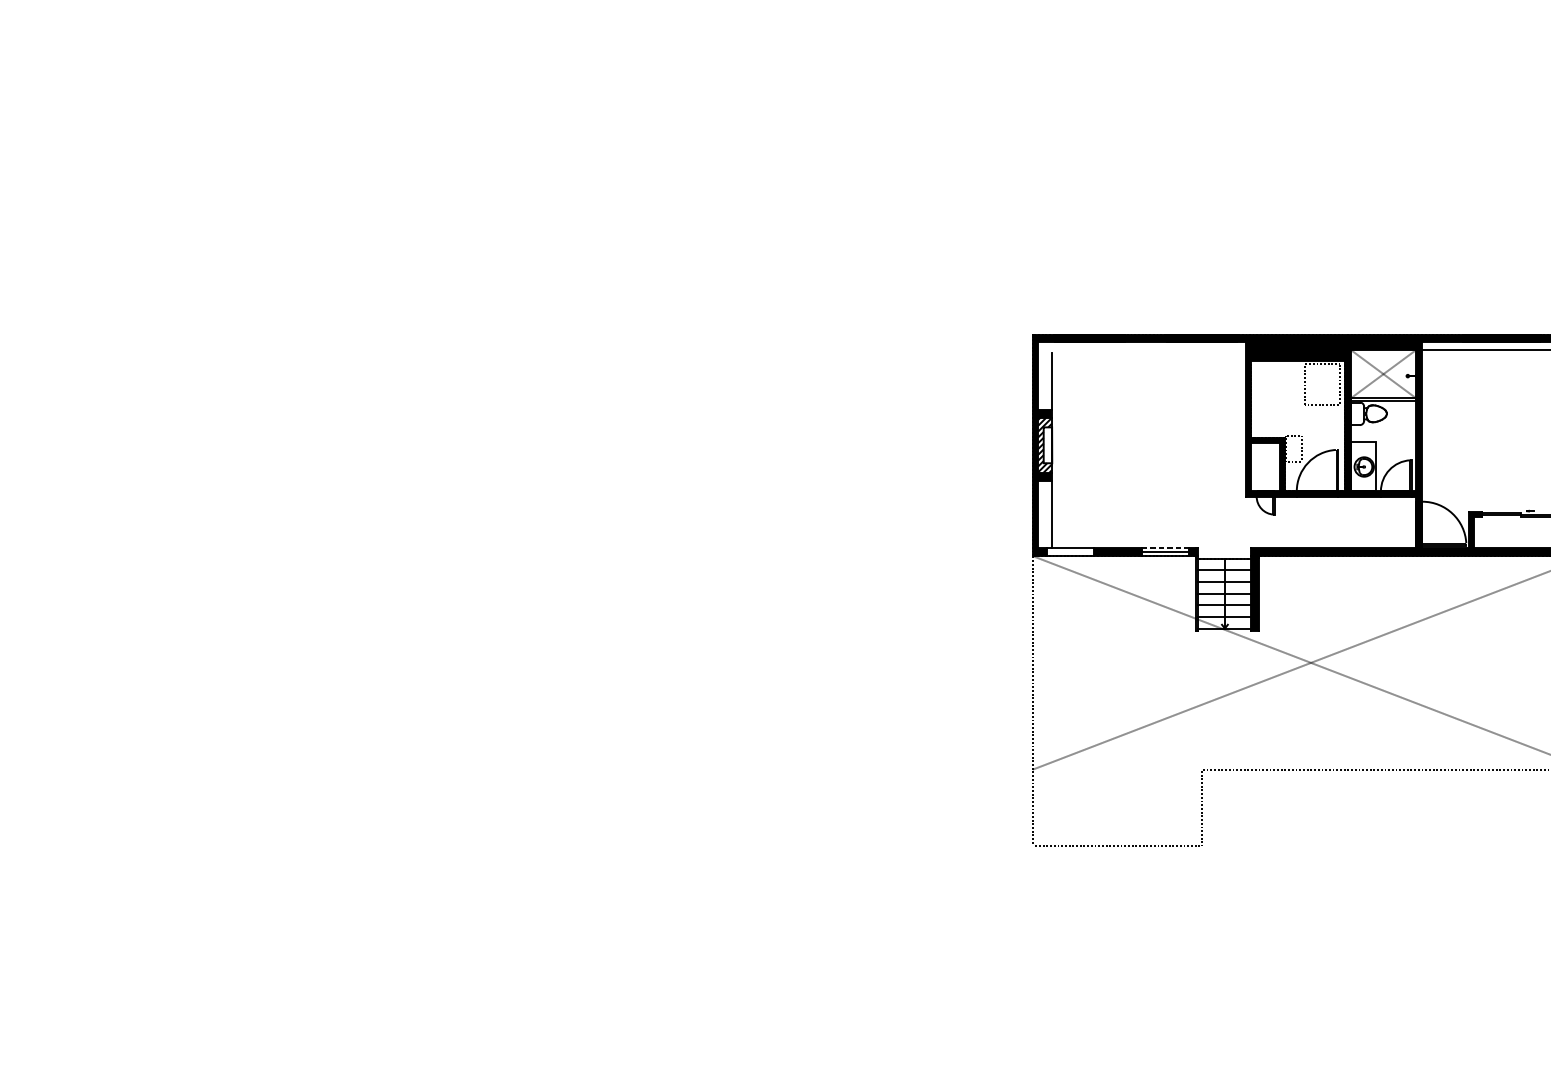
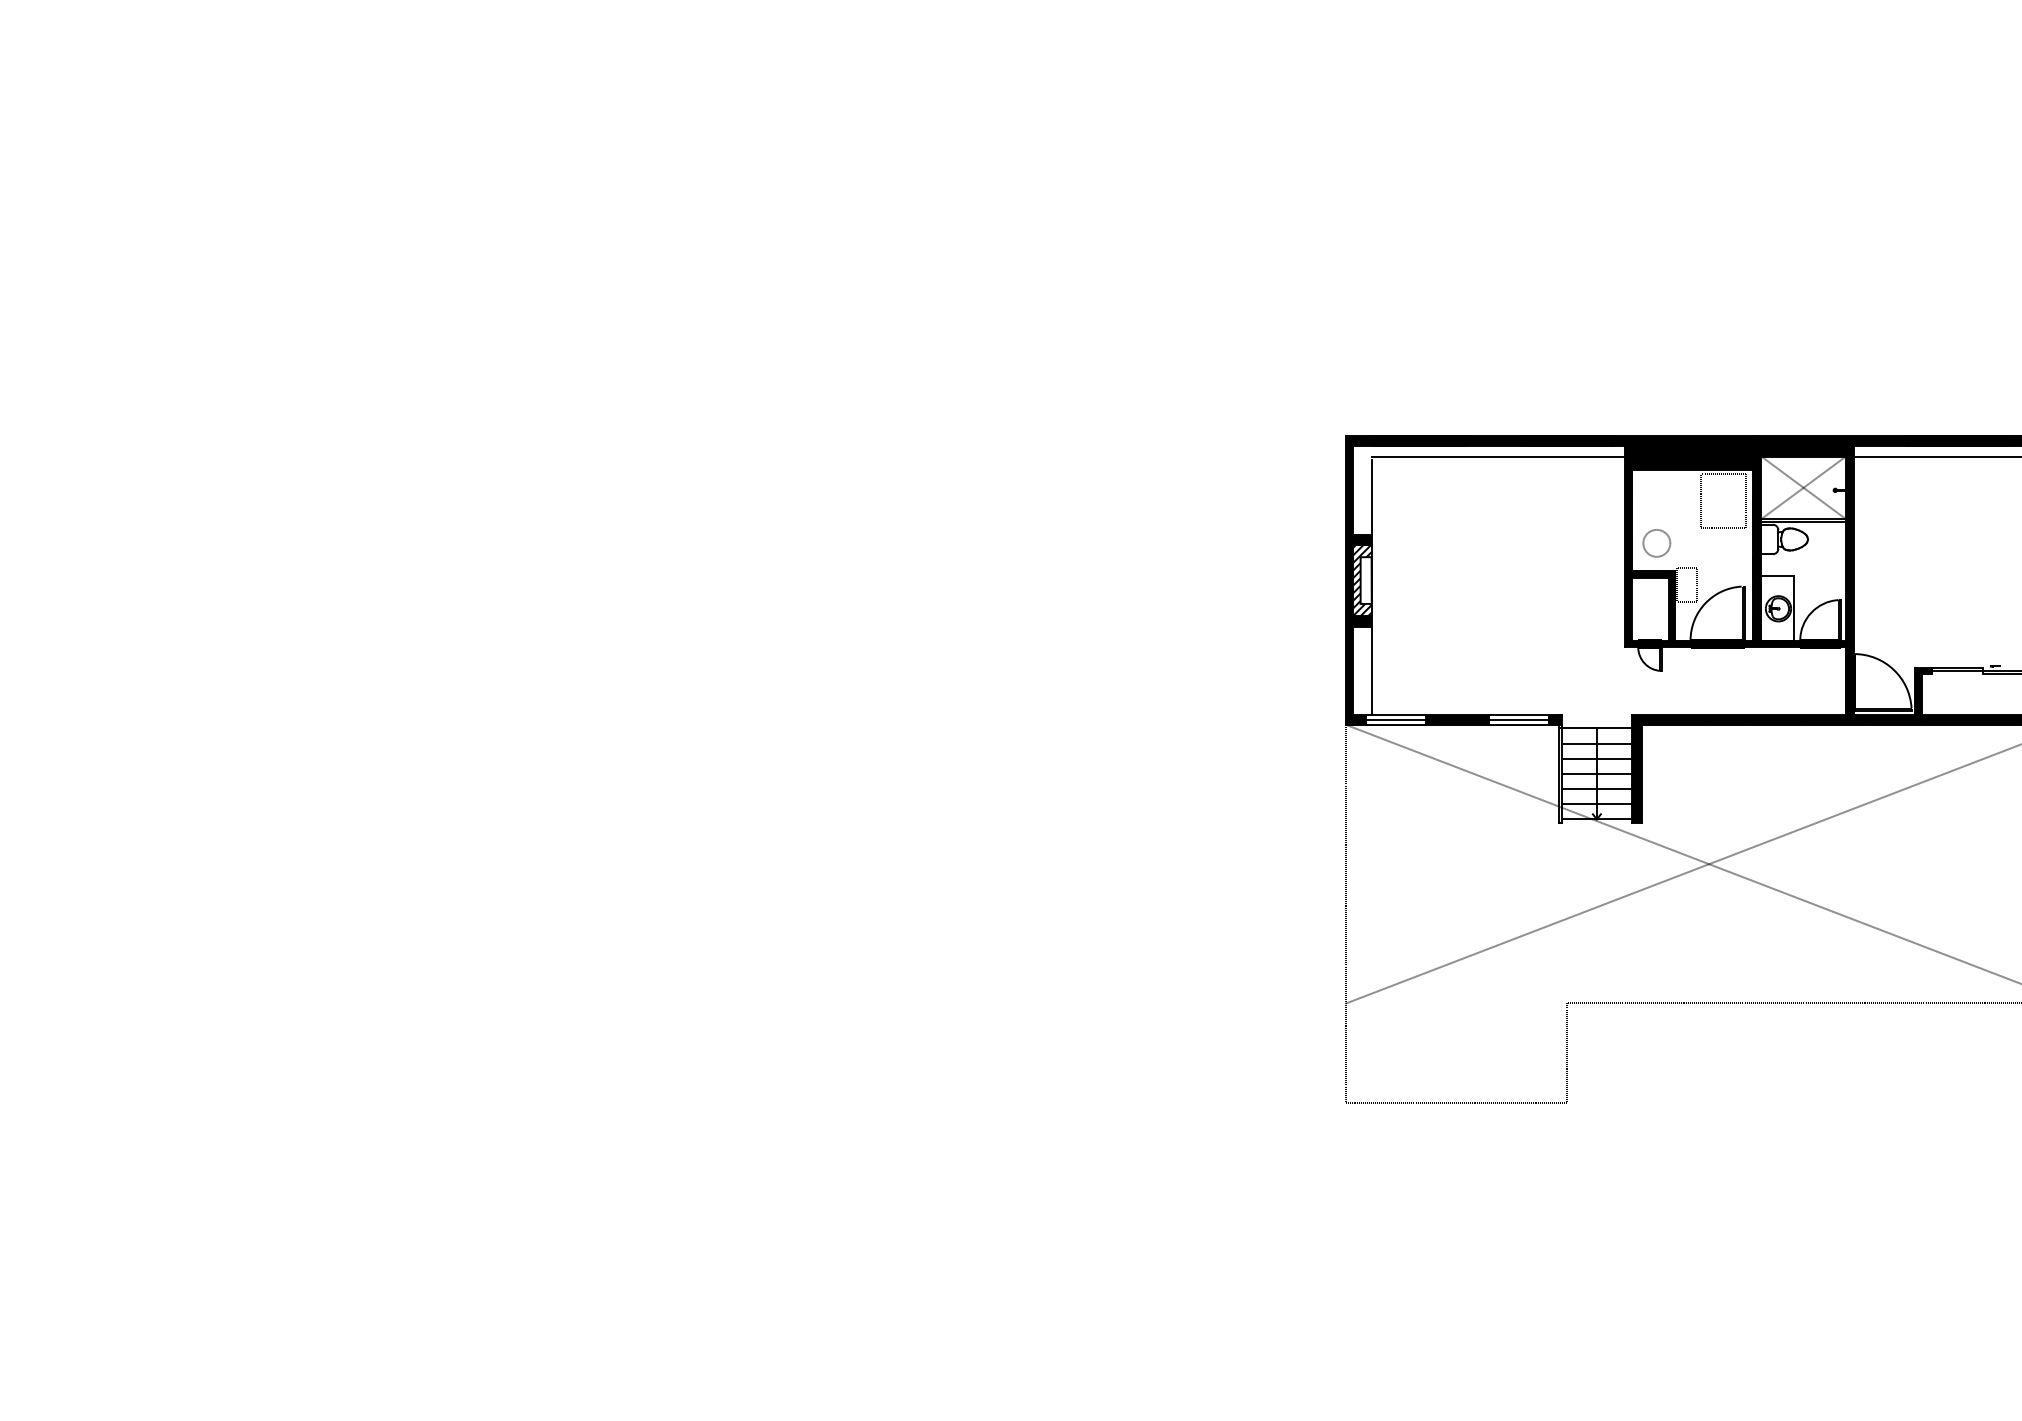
line: (1148, 350) -> (1497, 456), added
circle: (1270, 416) -> (1656, 543), added
line: (1165, 548) -> (1519, 714), dashed -> solid
line: (1070, 551) -> (1395, 719), added

